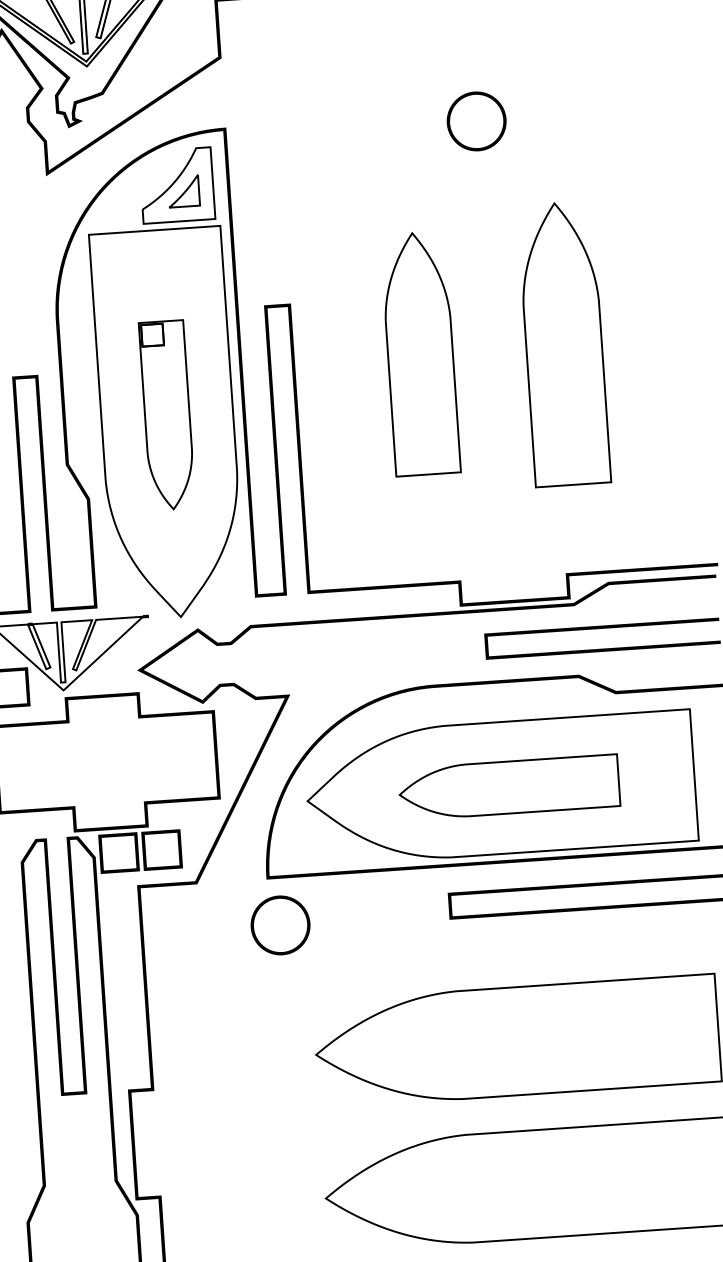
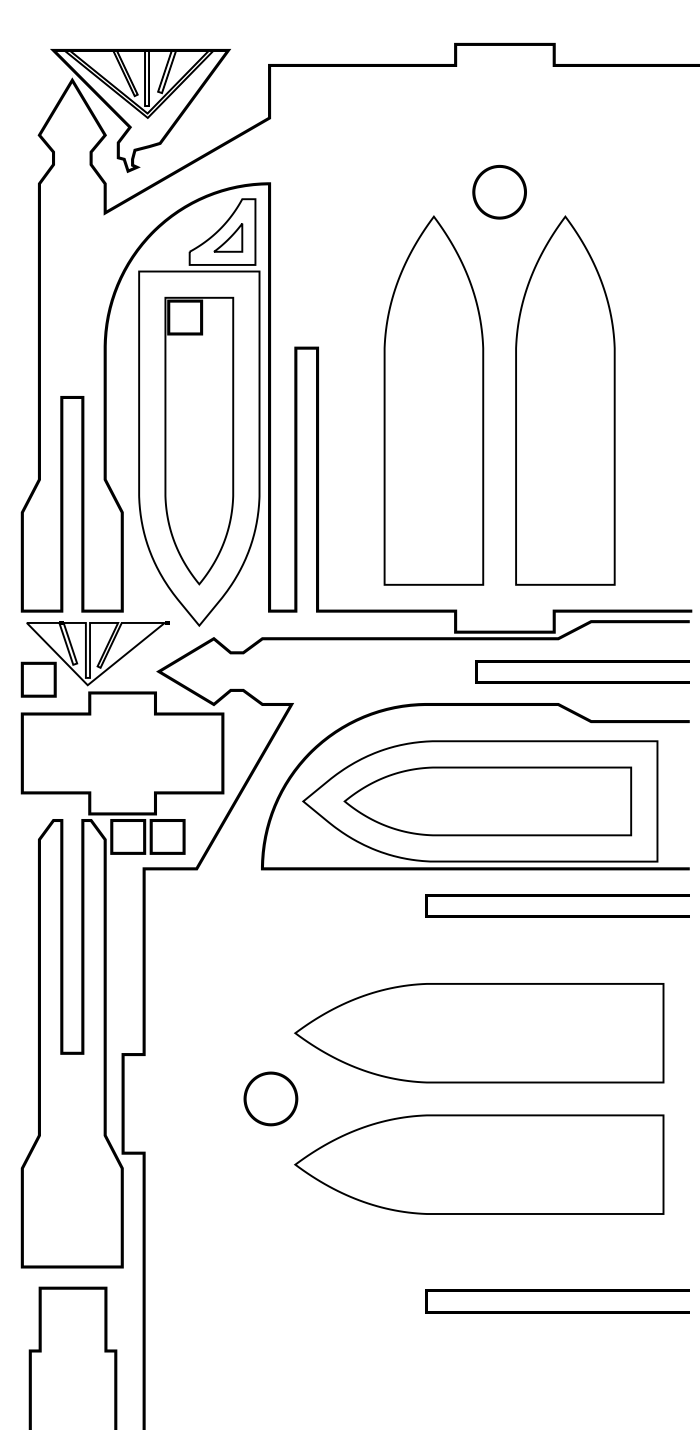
part: (564, 343) -> (565, 400), size x1.43
part: (419, 353) -> (433, 400), size x1.67
part: (167, 414) -> (199, 440), size x1.67
part: (508, 787) -> (487, 801), size x1.43
part: (280, 924) -> (270, 1098), moved

